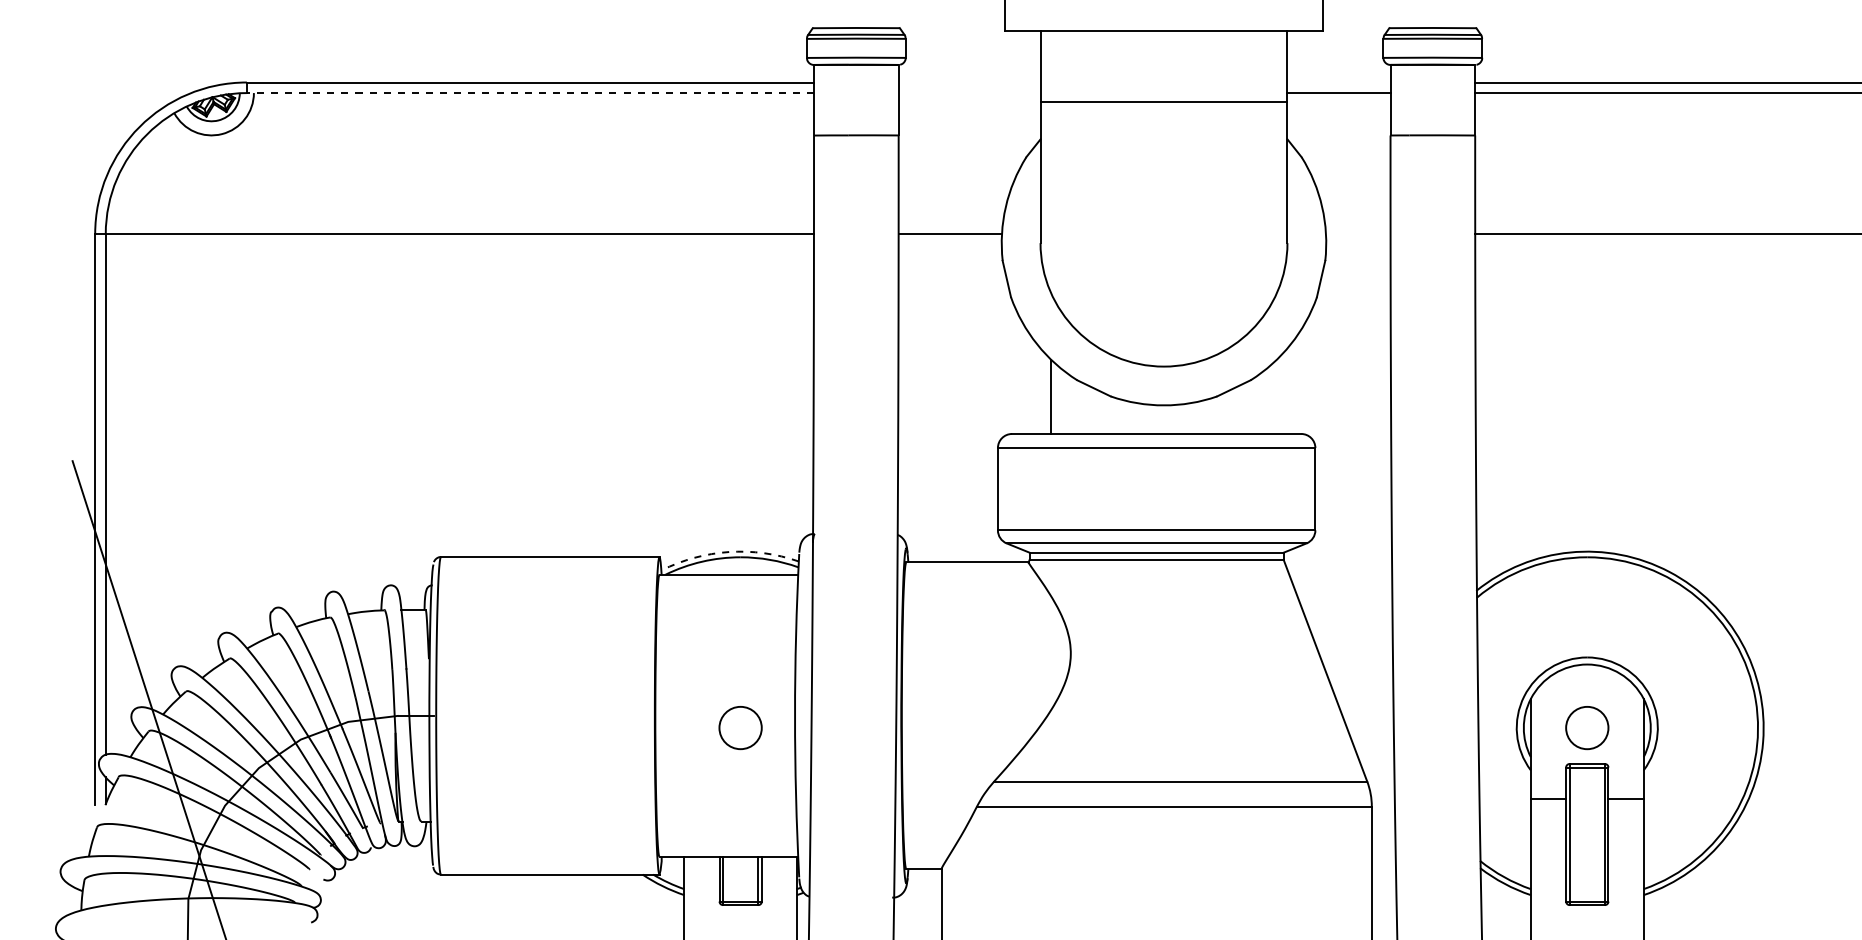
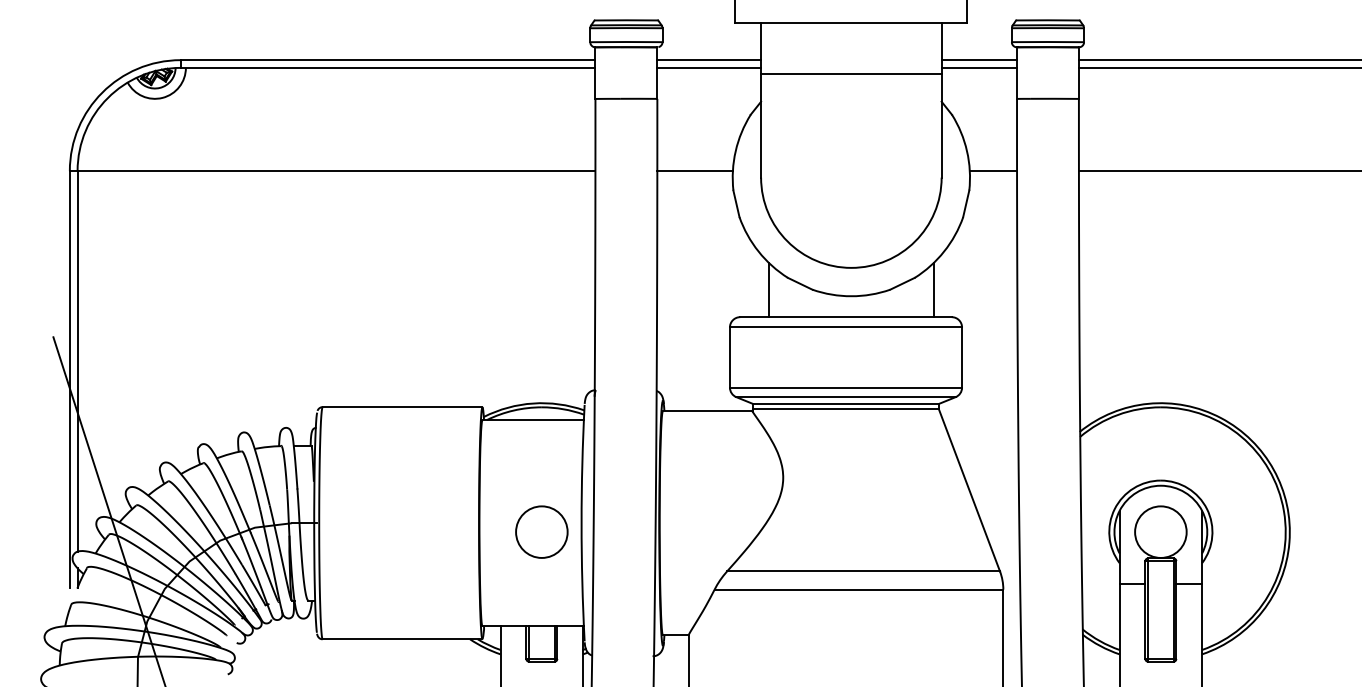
line: (969, 82) -> (709, 60), added
line: (1338, 82) -> (978, 60), added
line: (530, 93) -> (388, 68), dashed -> solid
line: (969, 93) -> (709, 68), added
line: (1357, 234) -> (992, 171), added
line: (1276, 396) -> (933, 289), added
arc: (729, 552) -> (533, 403), dashed -> solid
circle: (740, 727) -> (541, 531), size x1.67
circle: (1587, 727) -> (1161, 531), size x1.67

